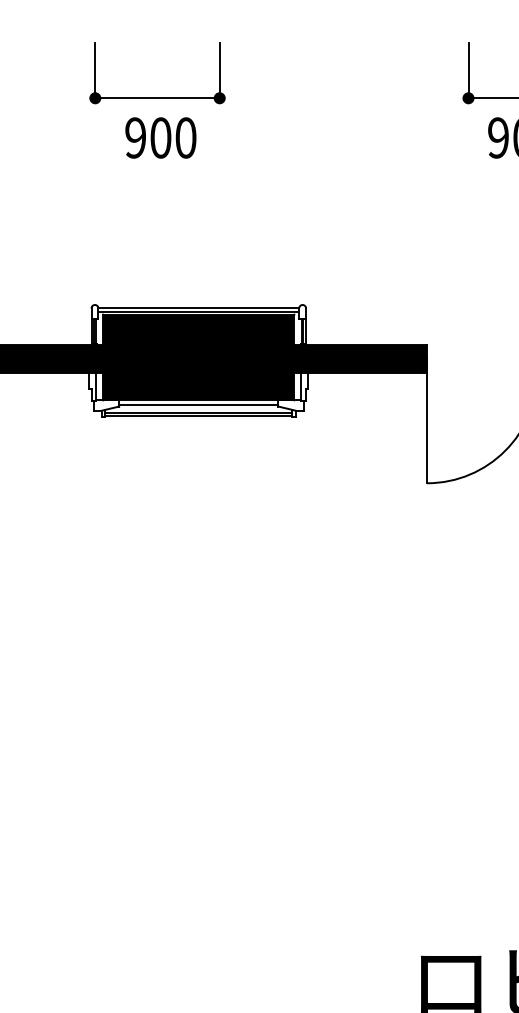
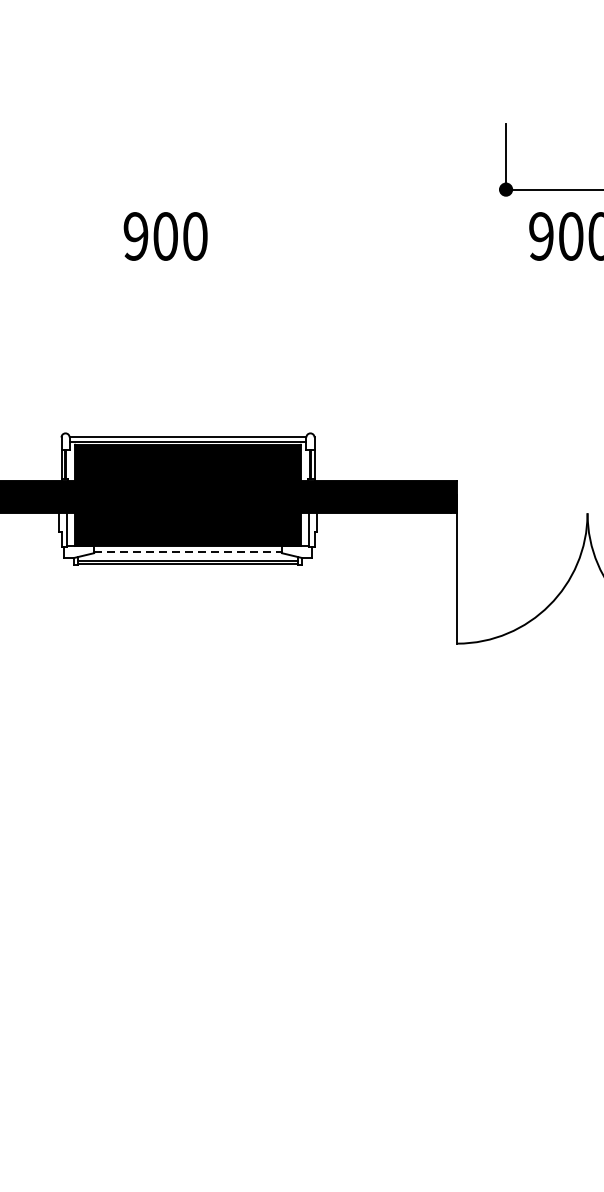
part: (157, 97) -> (139, 188), removed
text: (160, 137) -> (165, 235), moved
line: (198, 405) -> (187, 551), solid -> dashed

